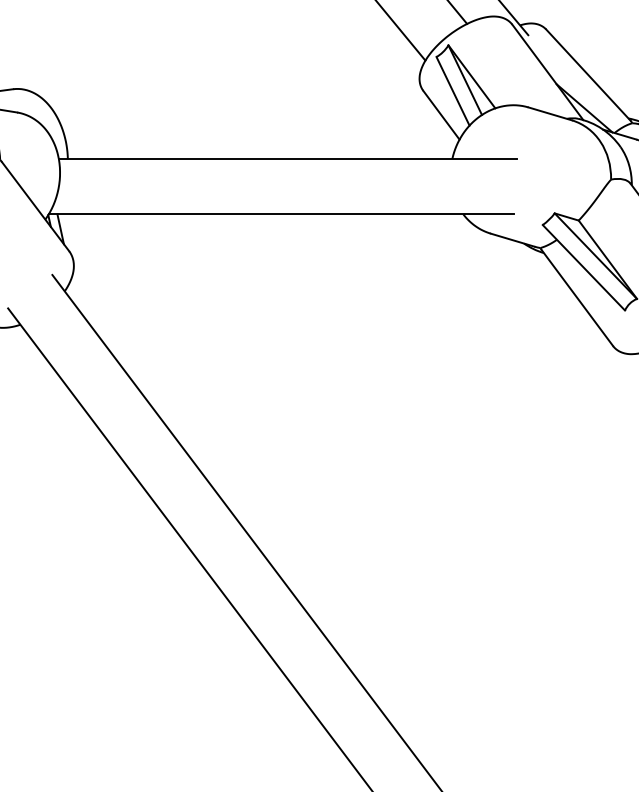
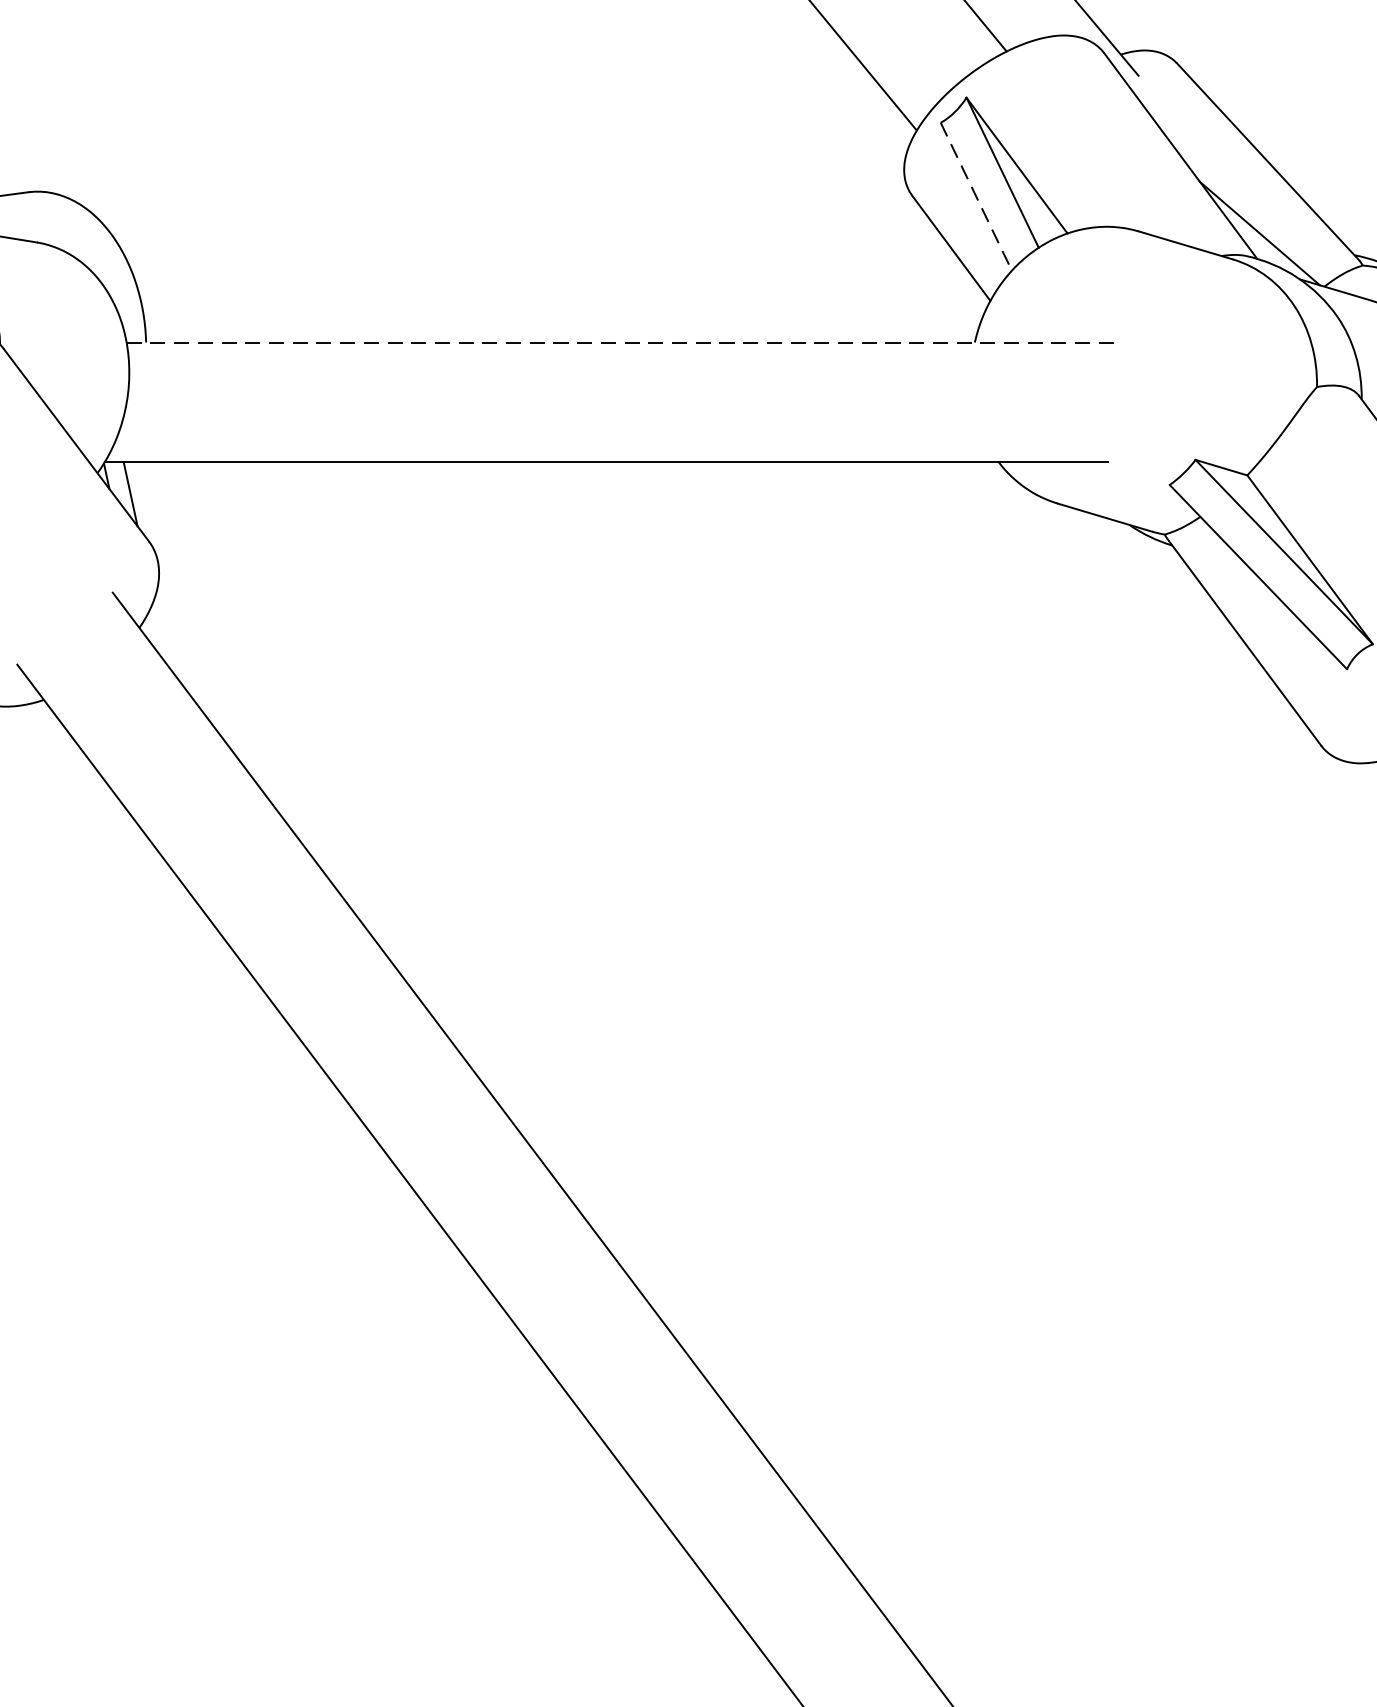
line: (453, 91) -> (977, 197), solid -> dashed
line: (288, 158) -> (621, 341), solid -> dashed

